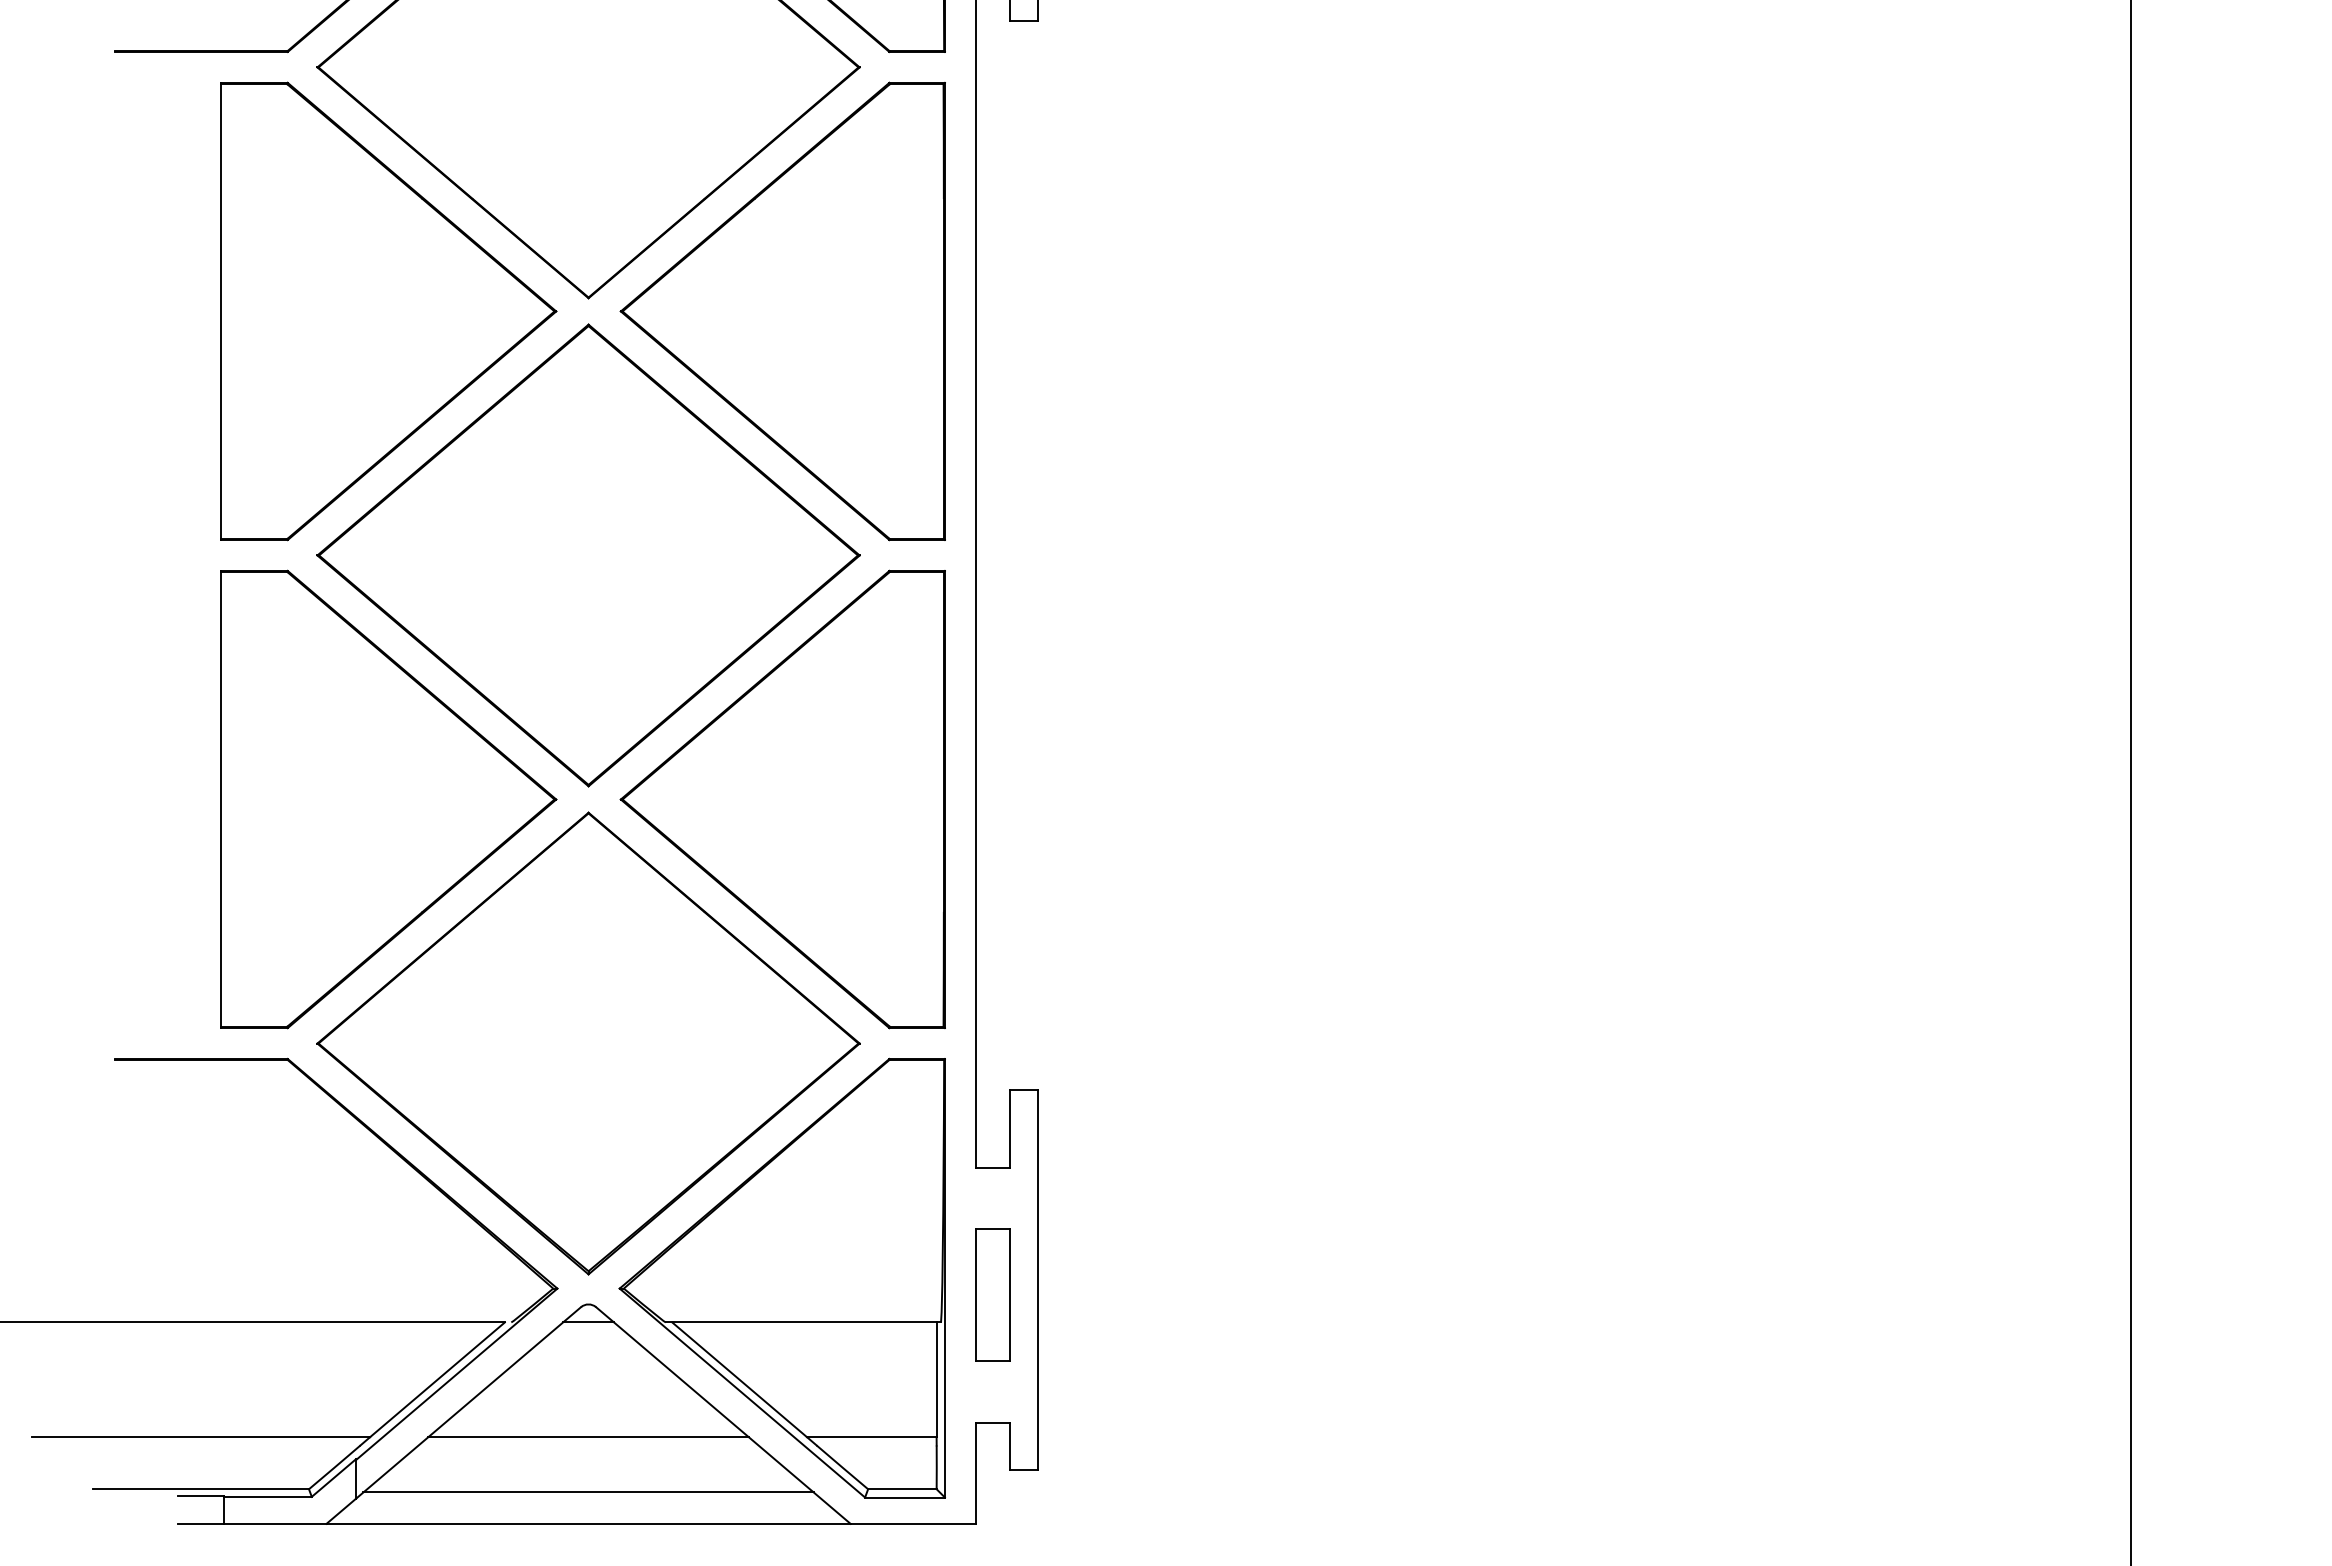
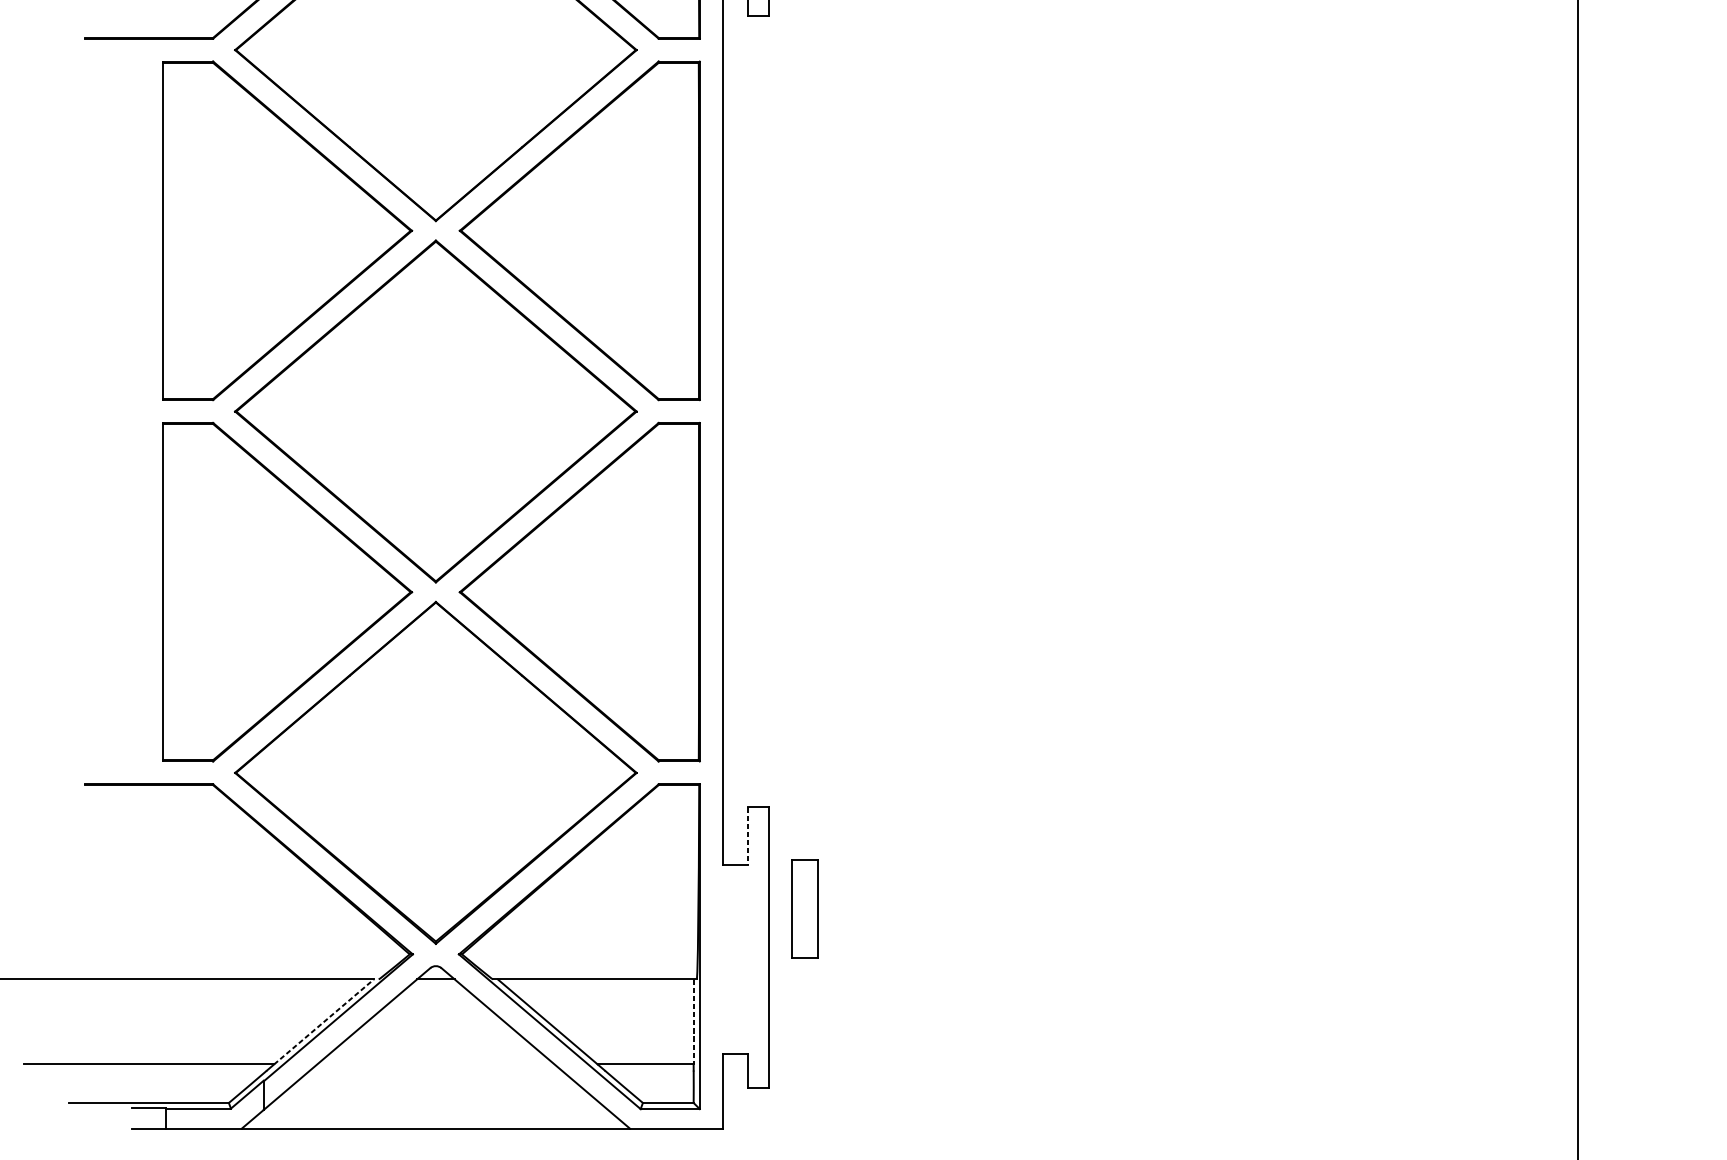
line: (1010, 1128) -> (748, 835), solid -> dashed
part: (992, 1294) -> (804, 908), moved
line: (437, 1379) -> (324, 1021), solid -> dashed
line: (936, 1380) -> (693, 1022), solid -> dashed
line: (588, 1437) -> (435, 1064), removed
line: (588, 1492) -> (435, 1105), removed

